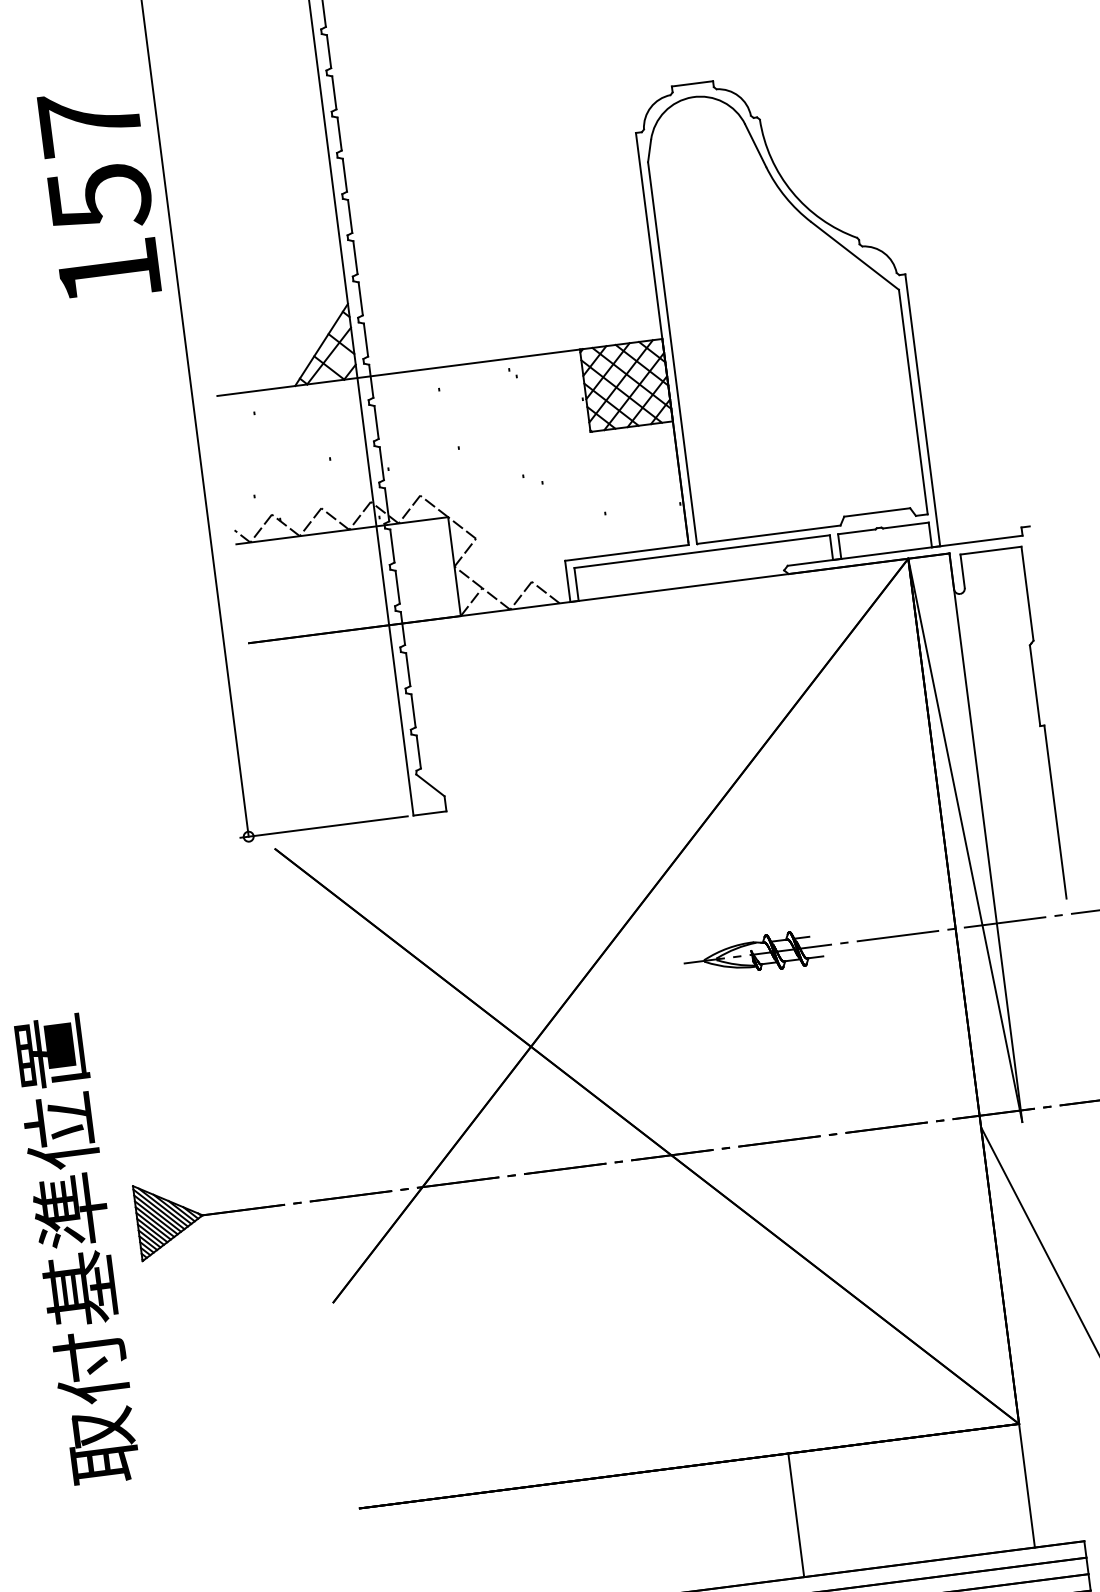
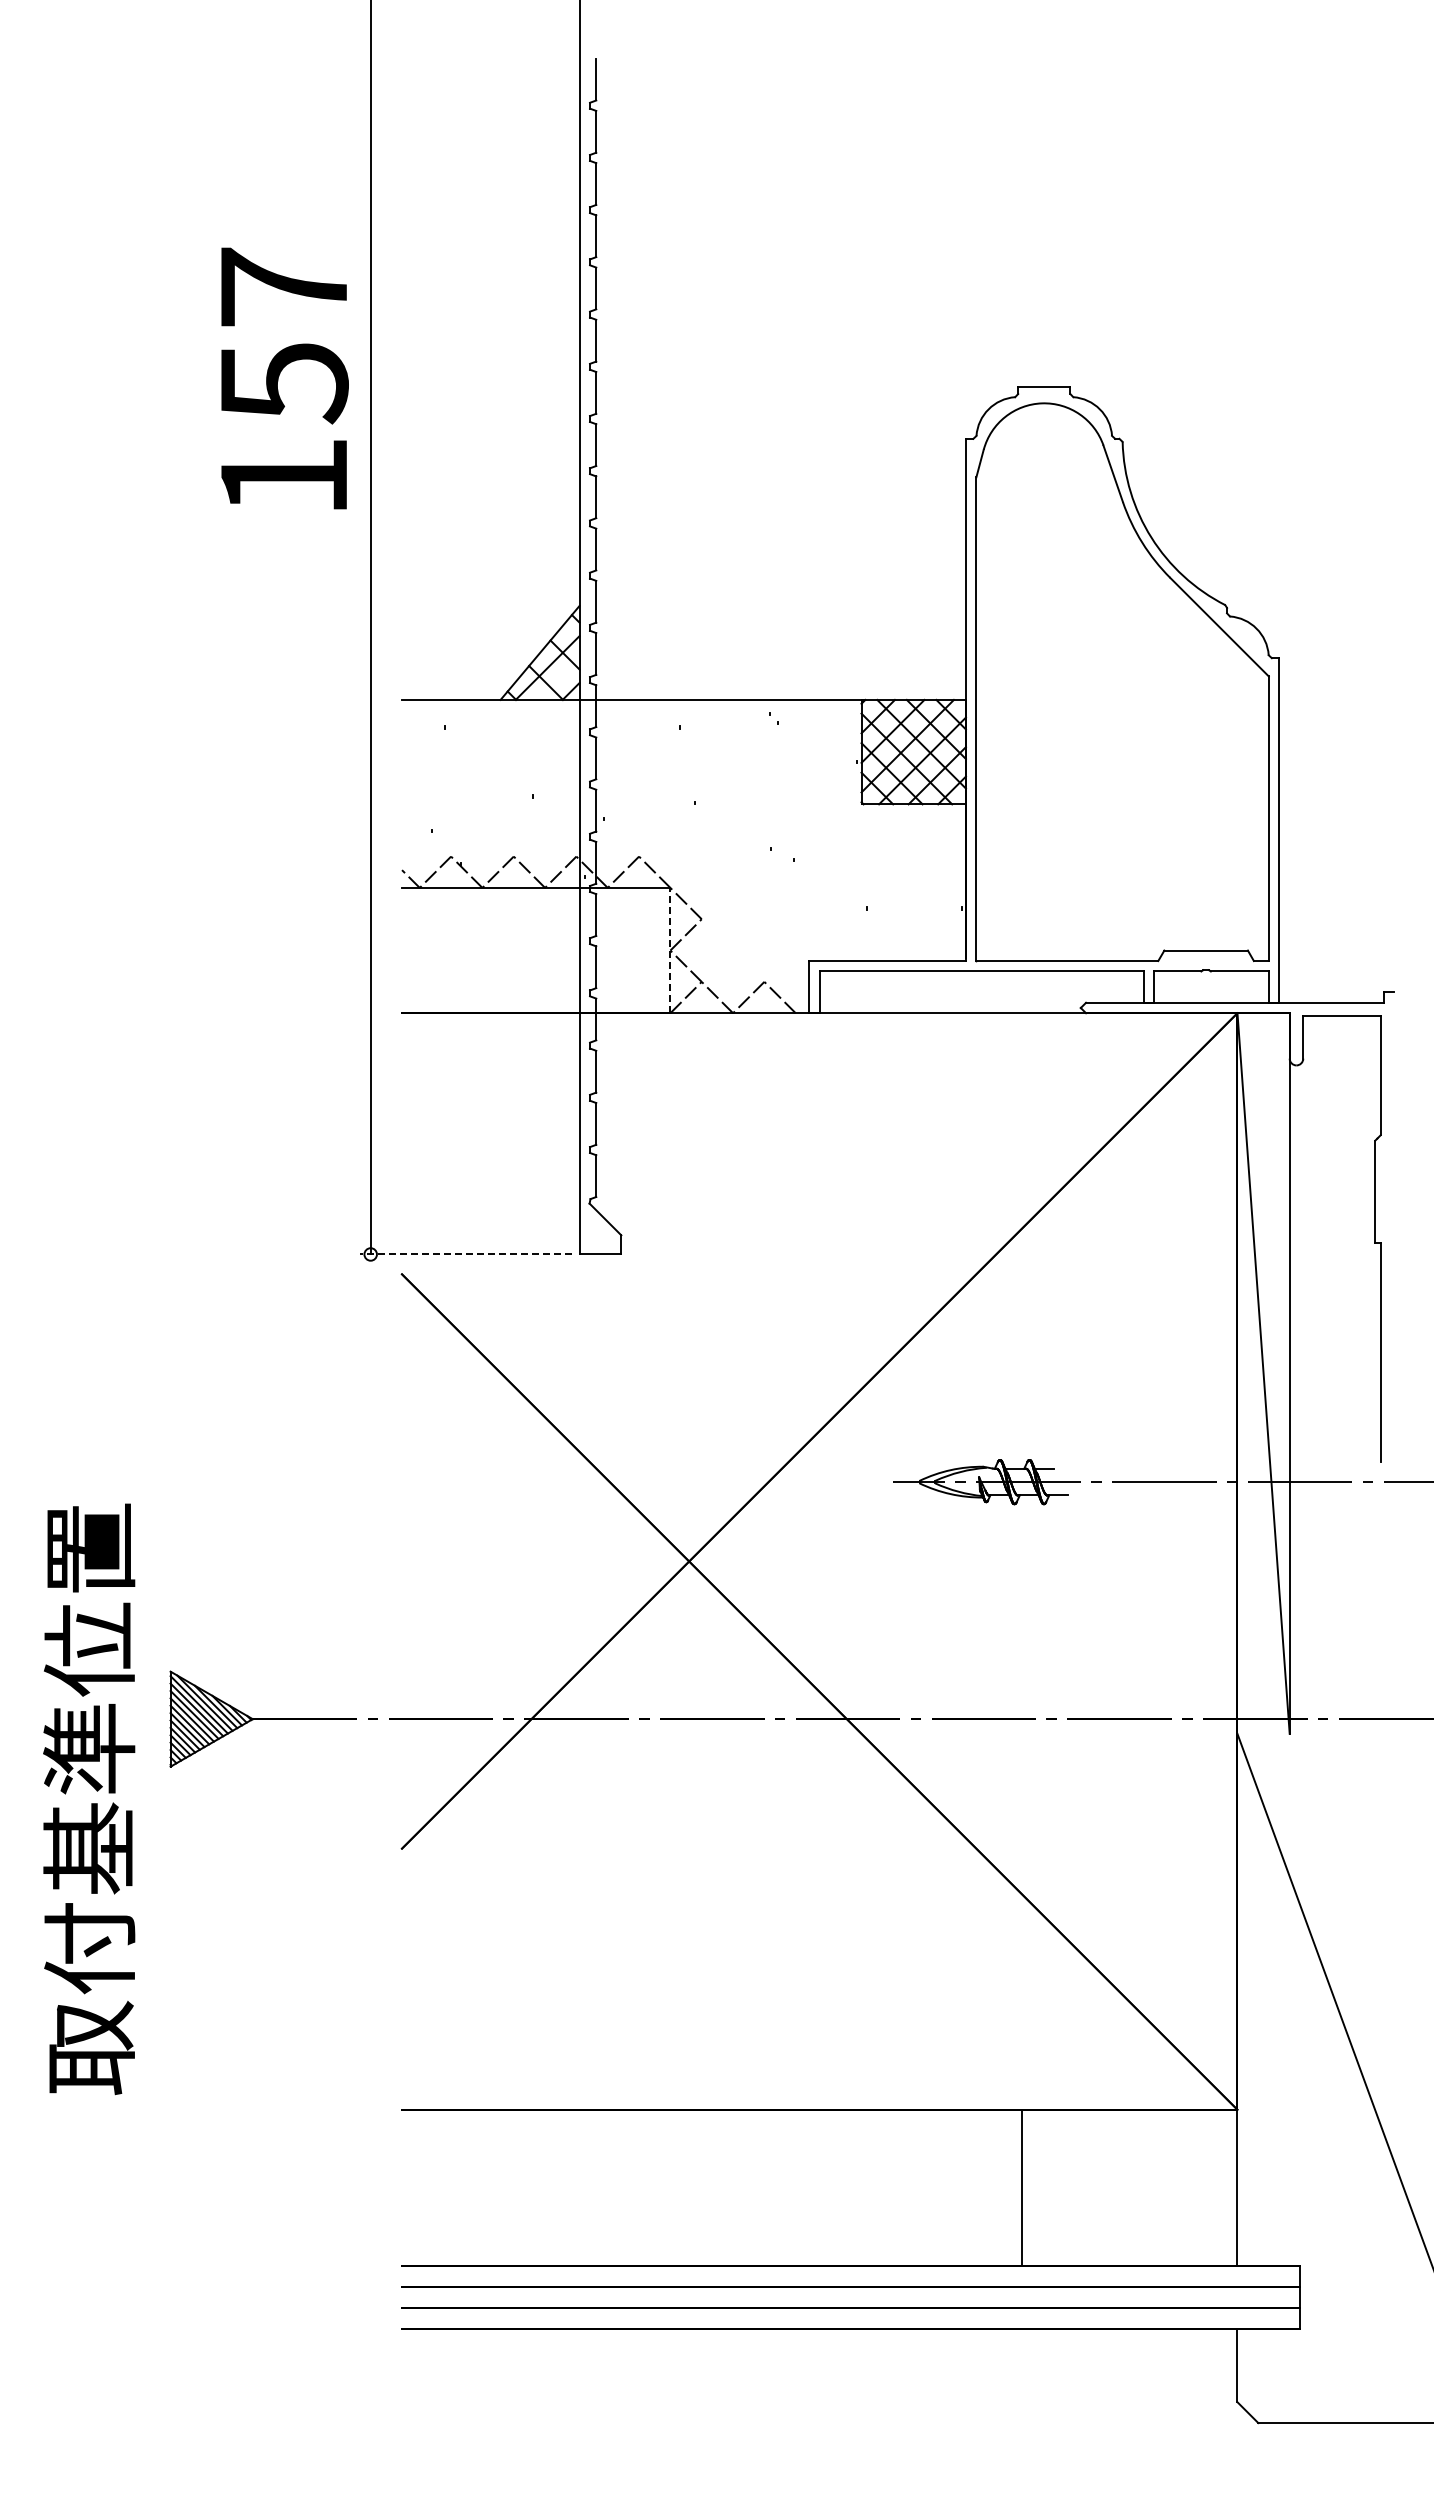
text: (99, 194) -> (284, 378), moved
line: (454, 566) -> (670, 950), solid -> dashed
line: (324, 827) -> (466, 1254), solid -> dashed
text: (76, 1250) -> (89, 1799), moved
line: (796, 1514) -> (1022, 2187), moved

